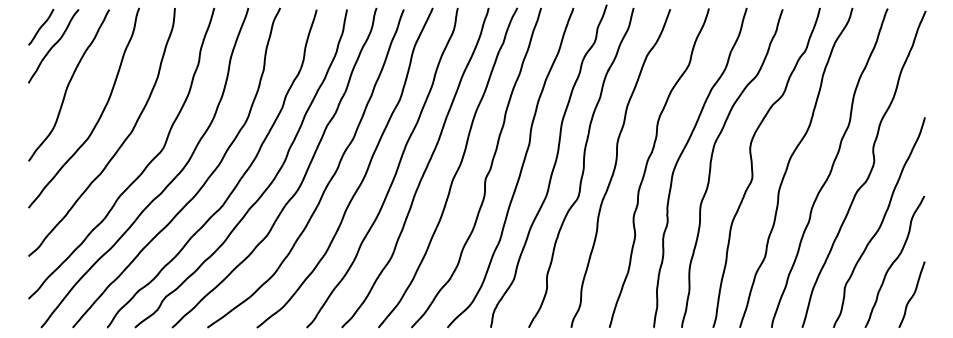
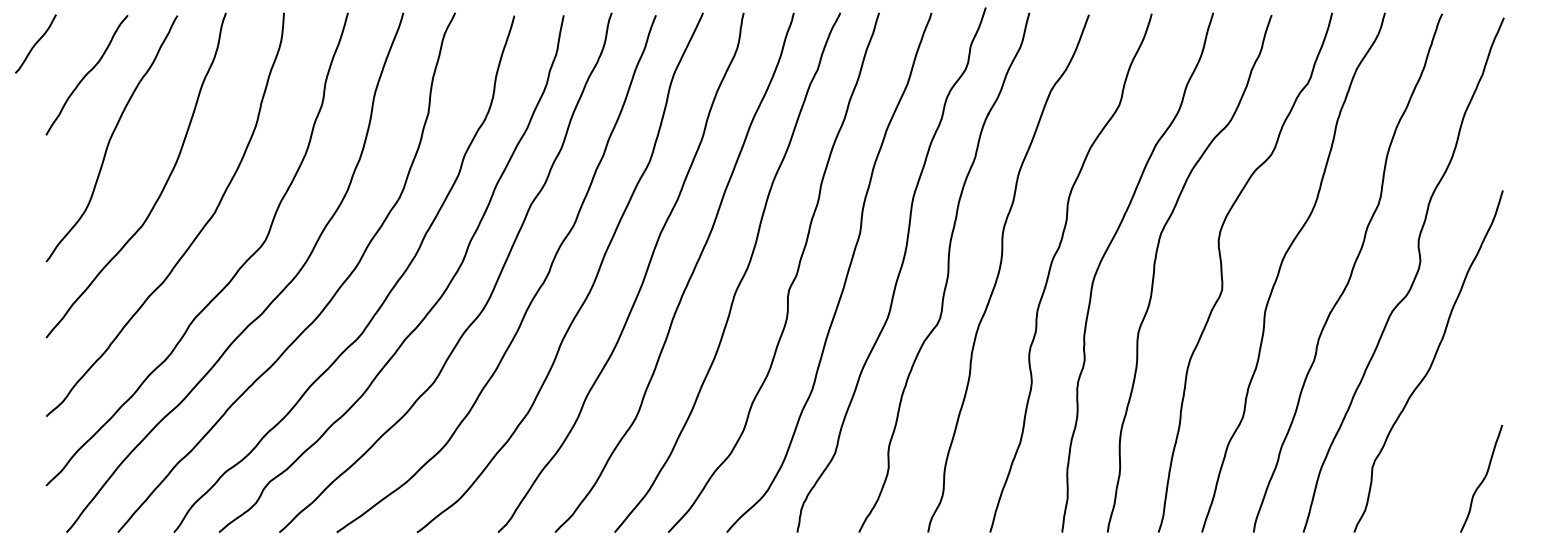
curve: (41, 27) -> (36, 44), moved
curve: (894, 261) -> (1453, 424), removed

